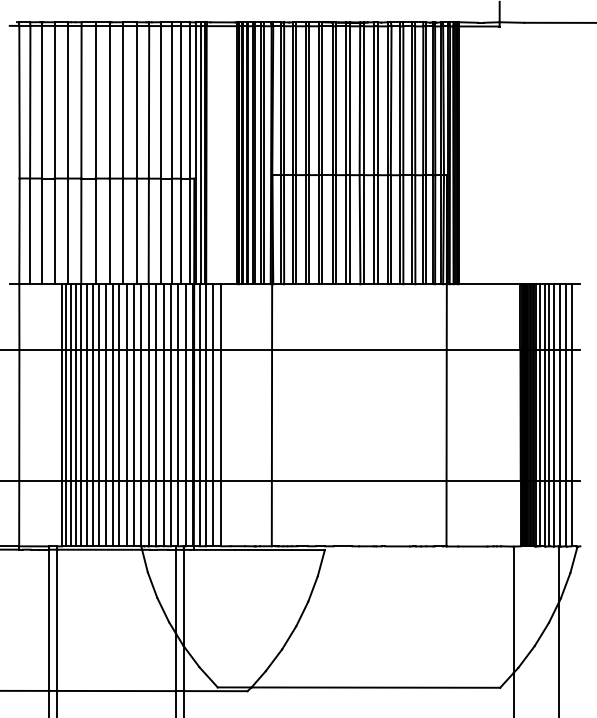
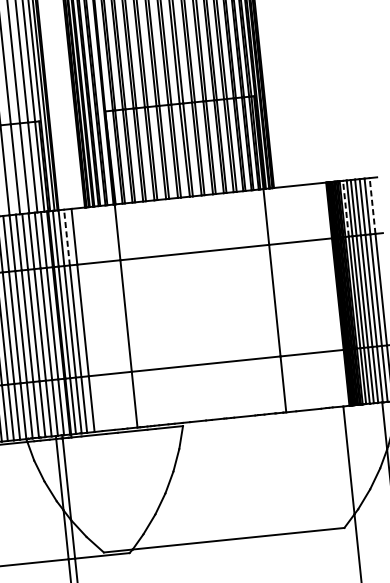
line: (212, 317) -> (66, 237), solid -> dashed
line: (540, 317) -> (346, 209), solid -> dashed
line: (571, 317) -> (372, 206), solid -> dashed

